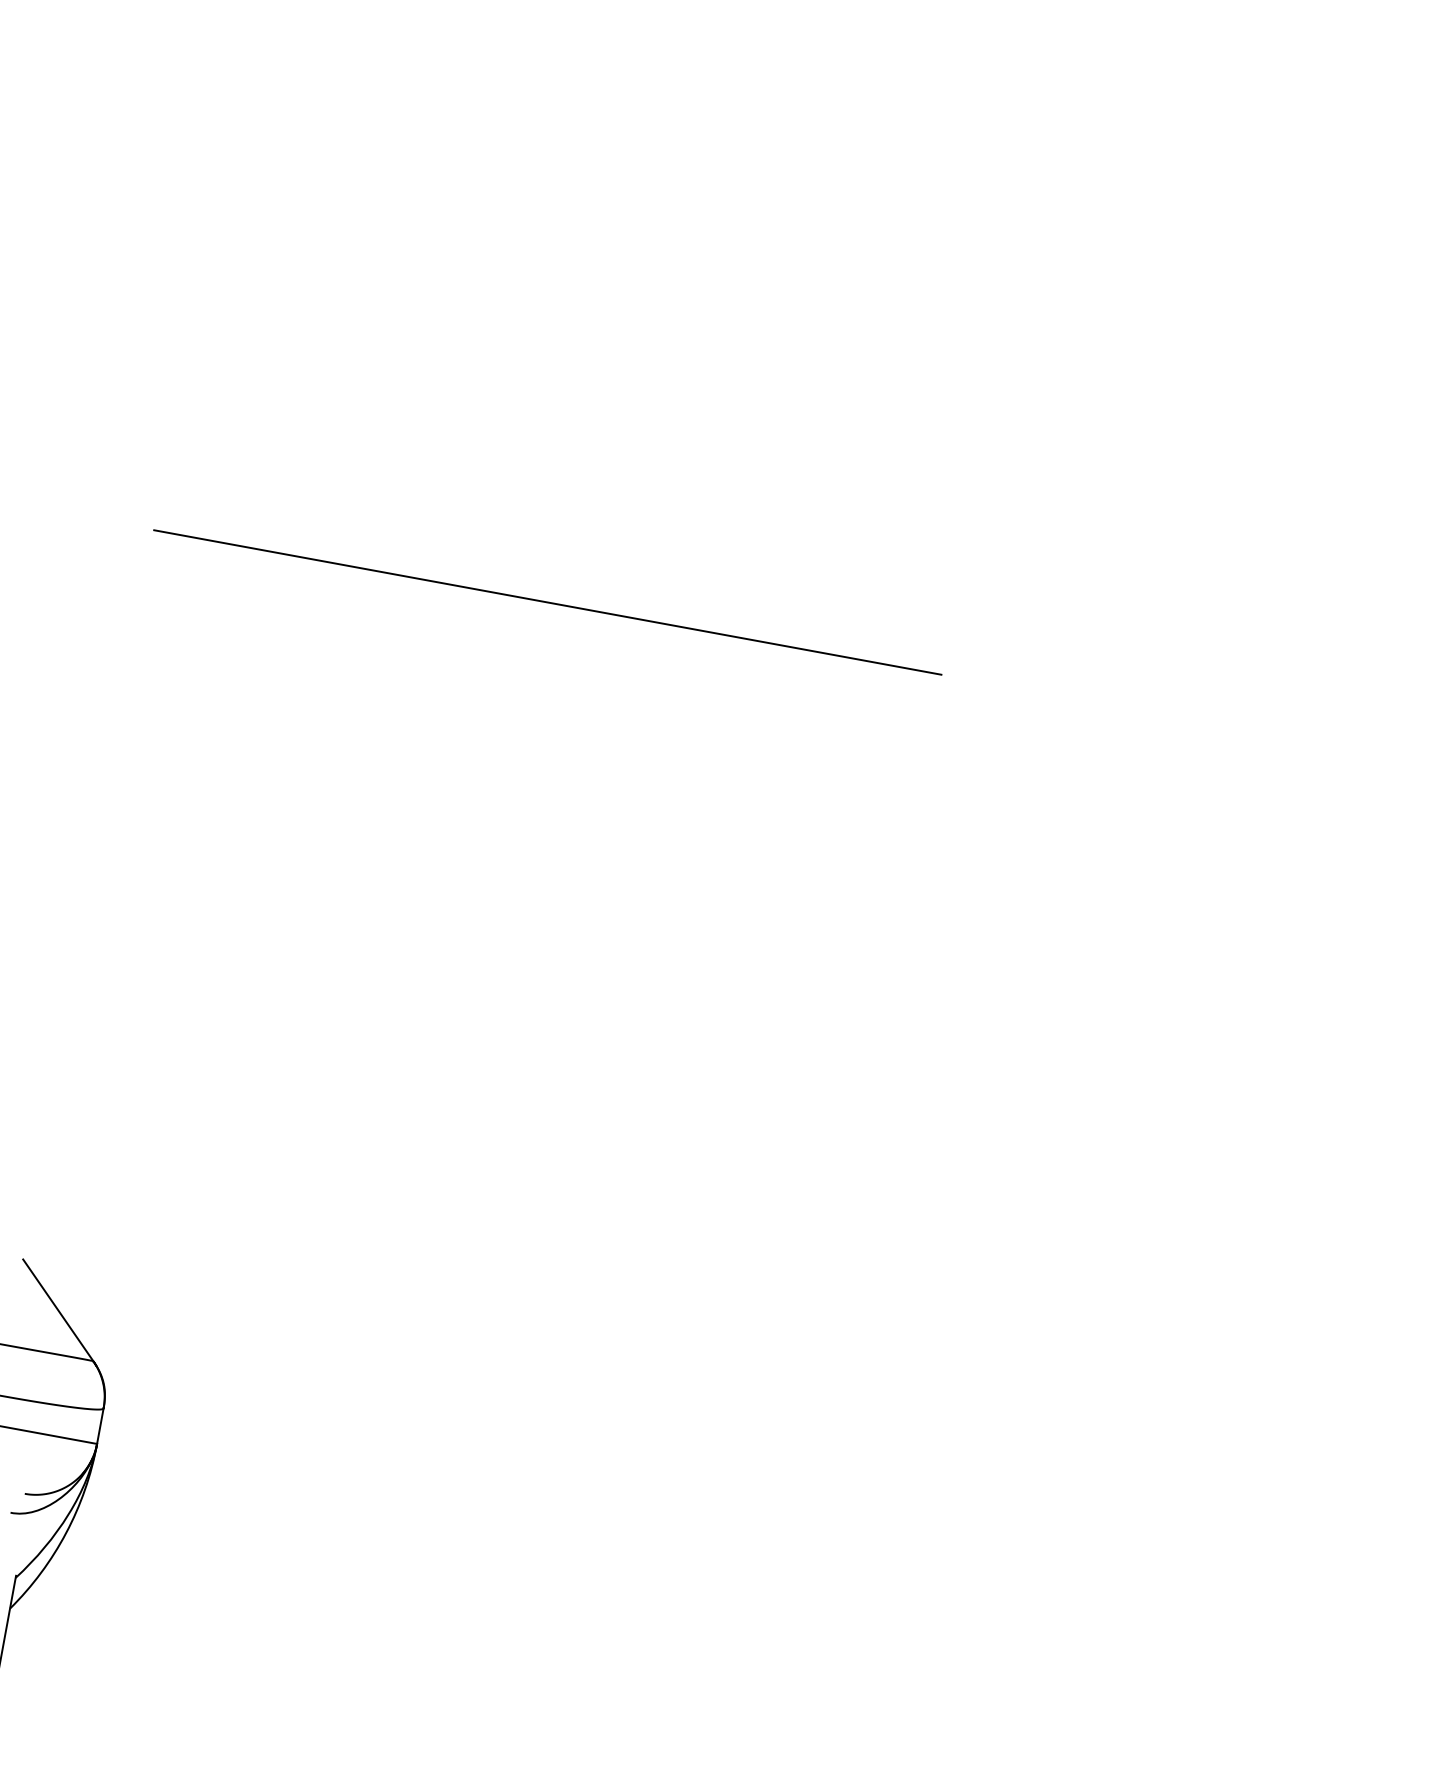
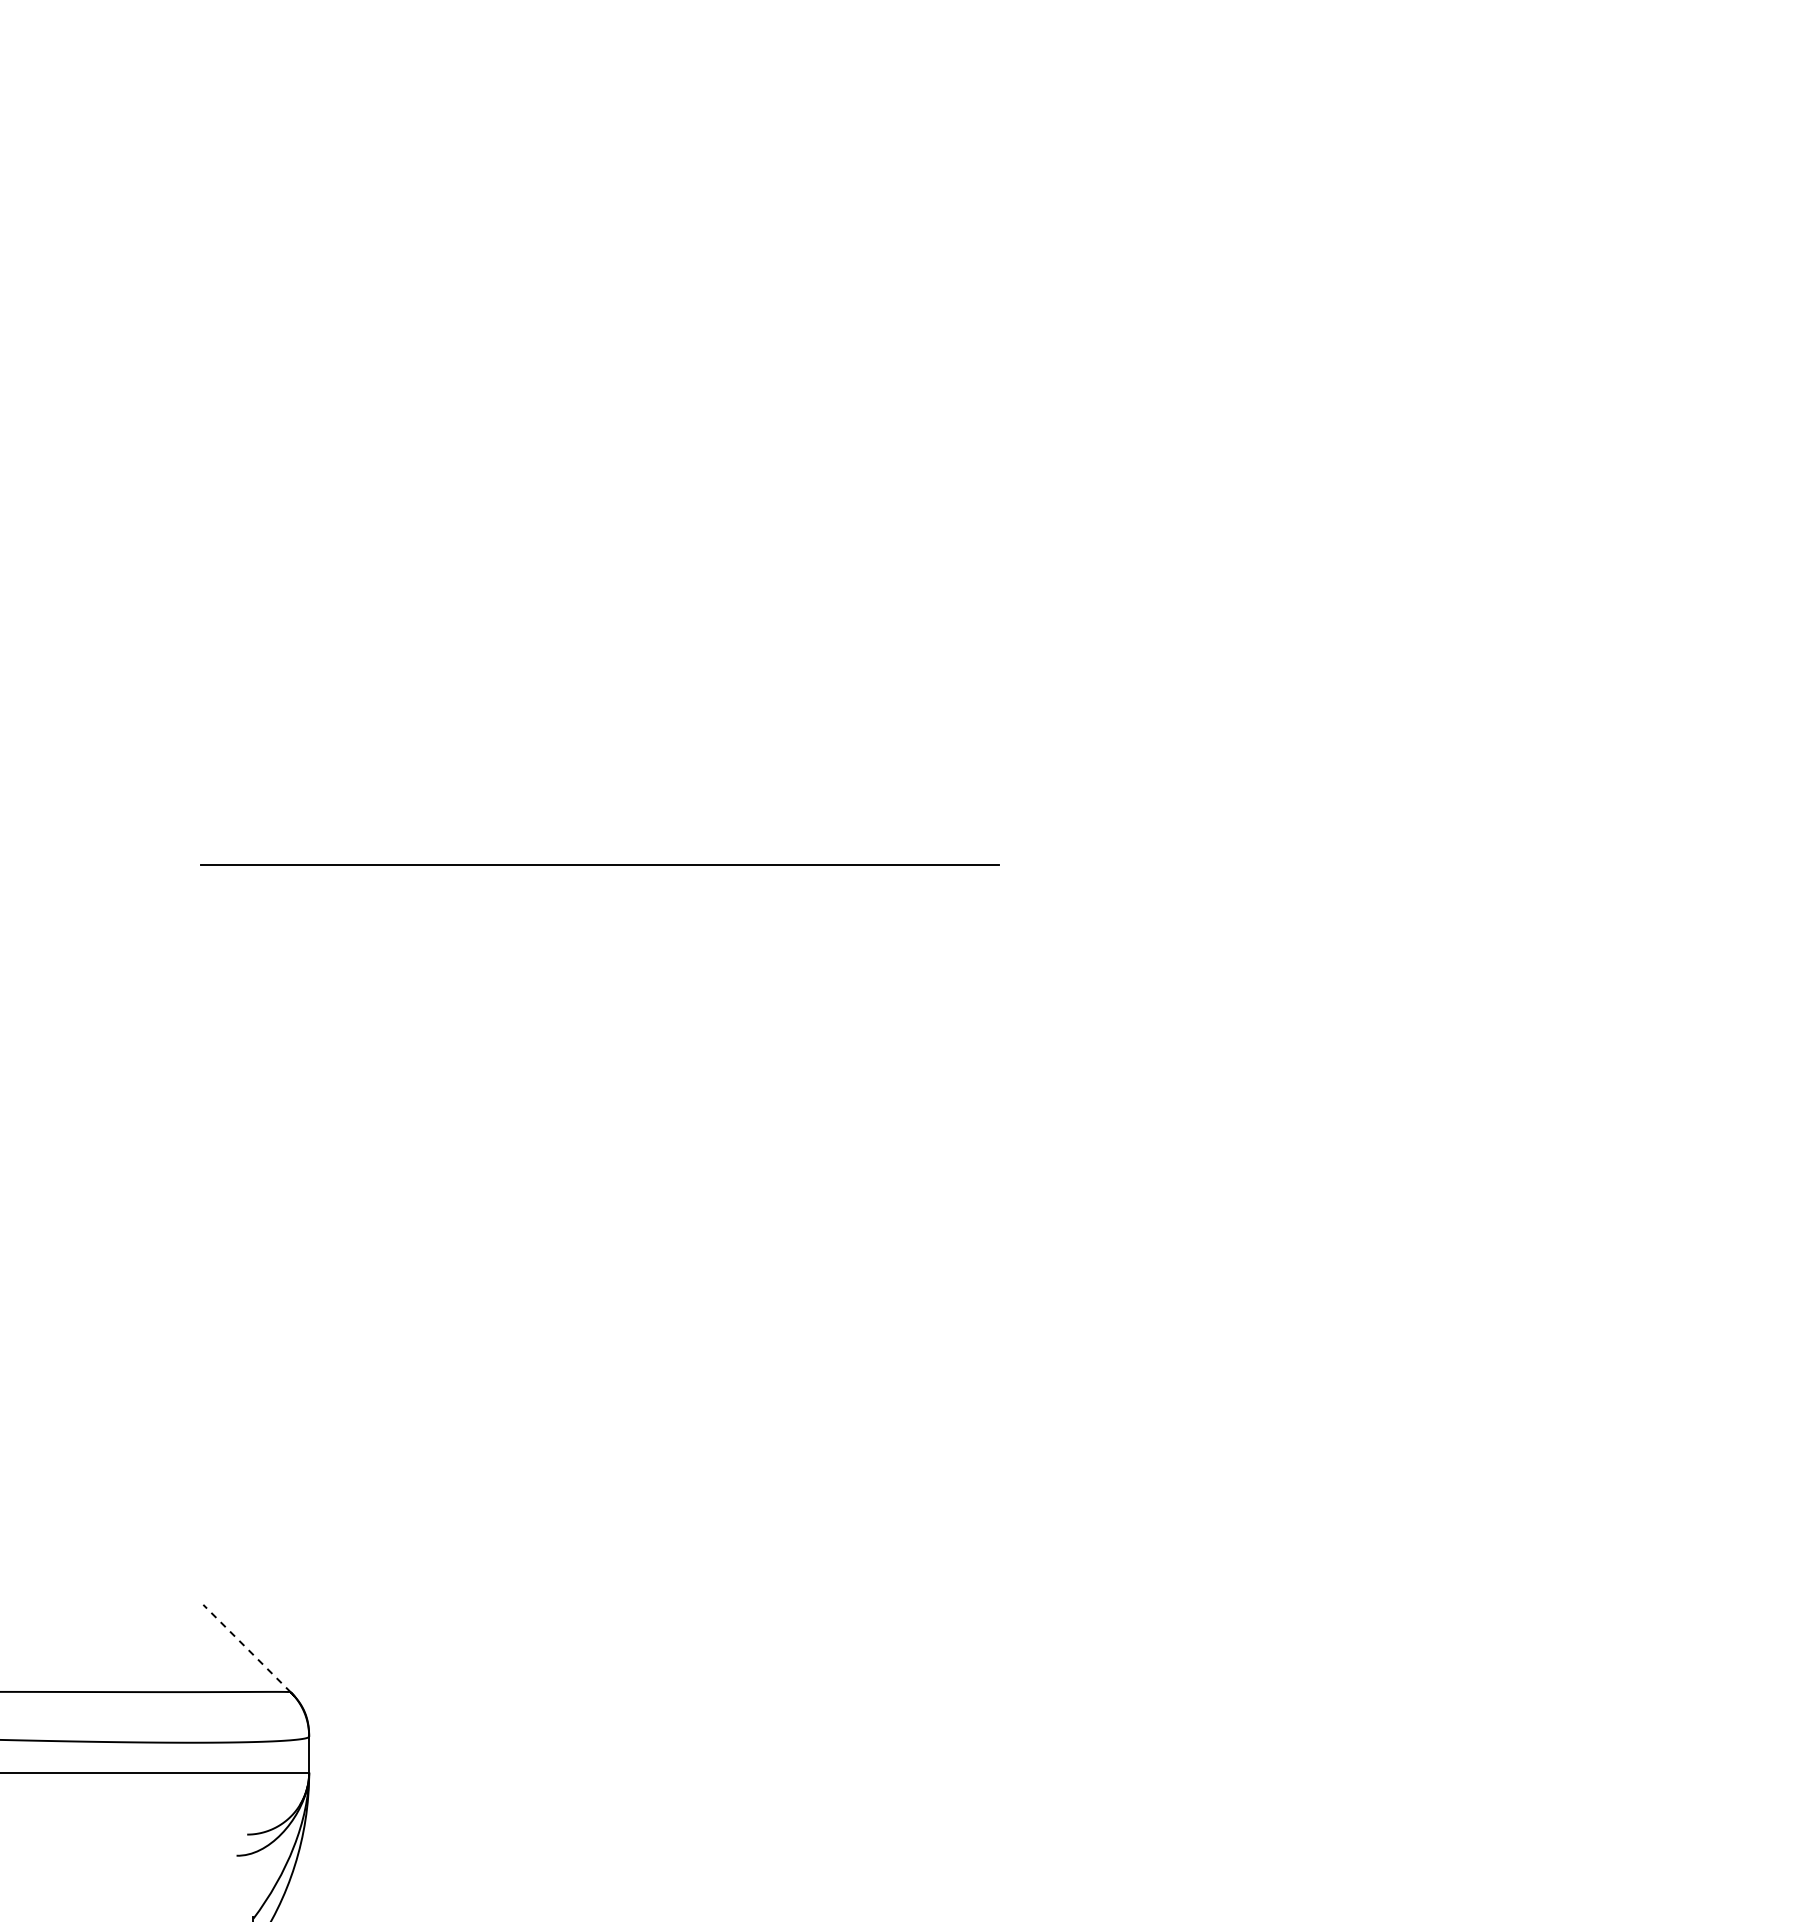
line: (58, 1310) -> (247, 1648), solid -> dashed

